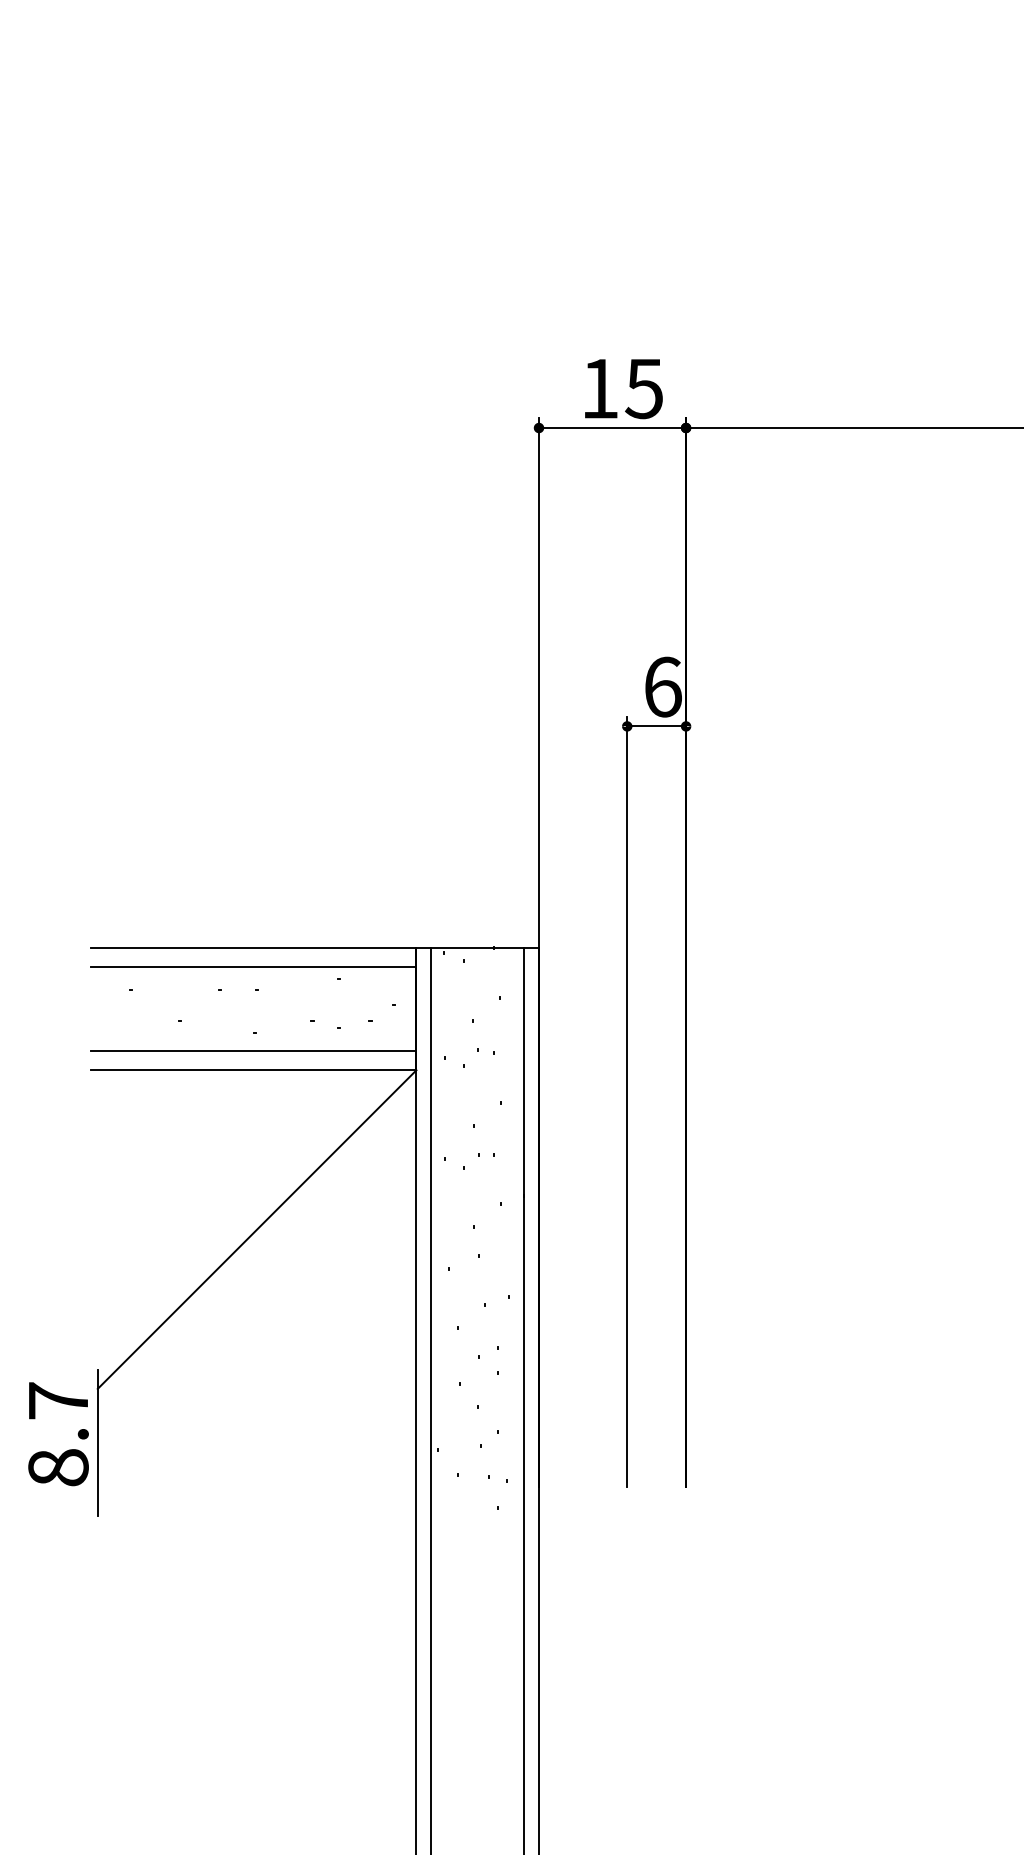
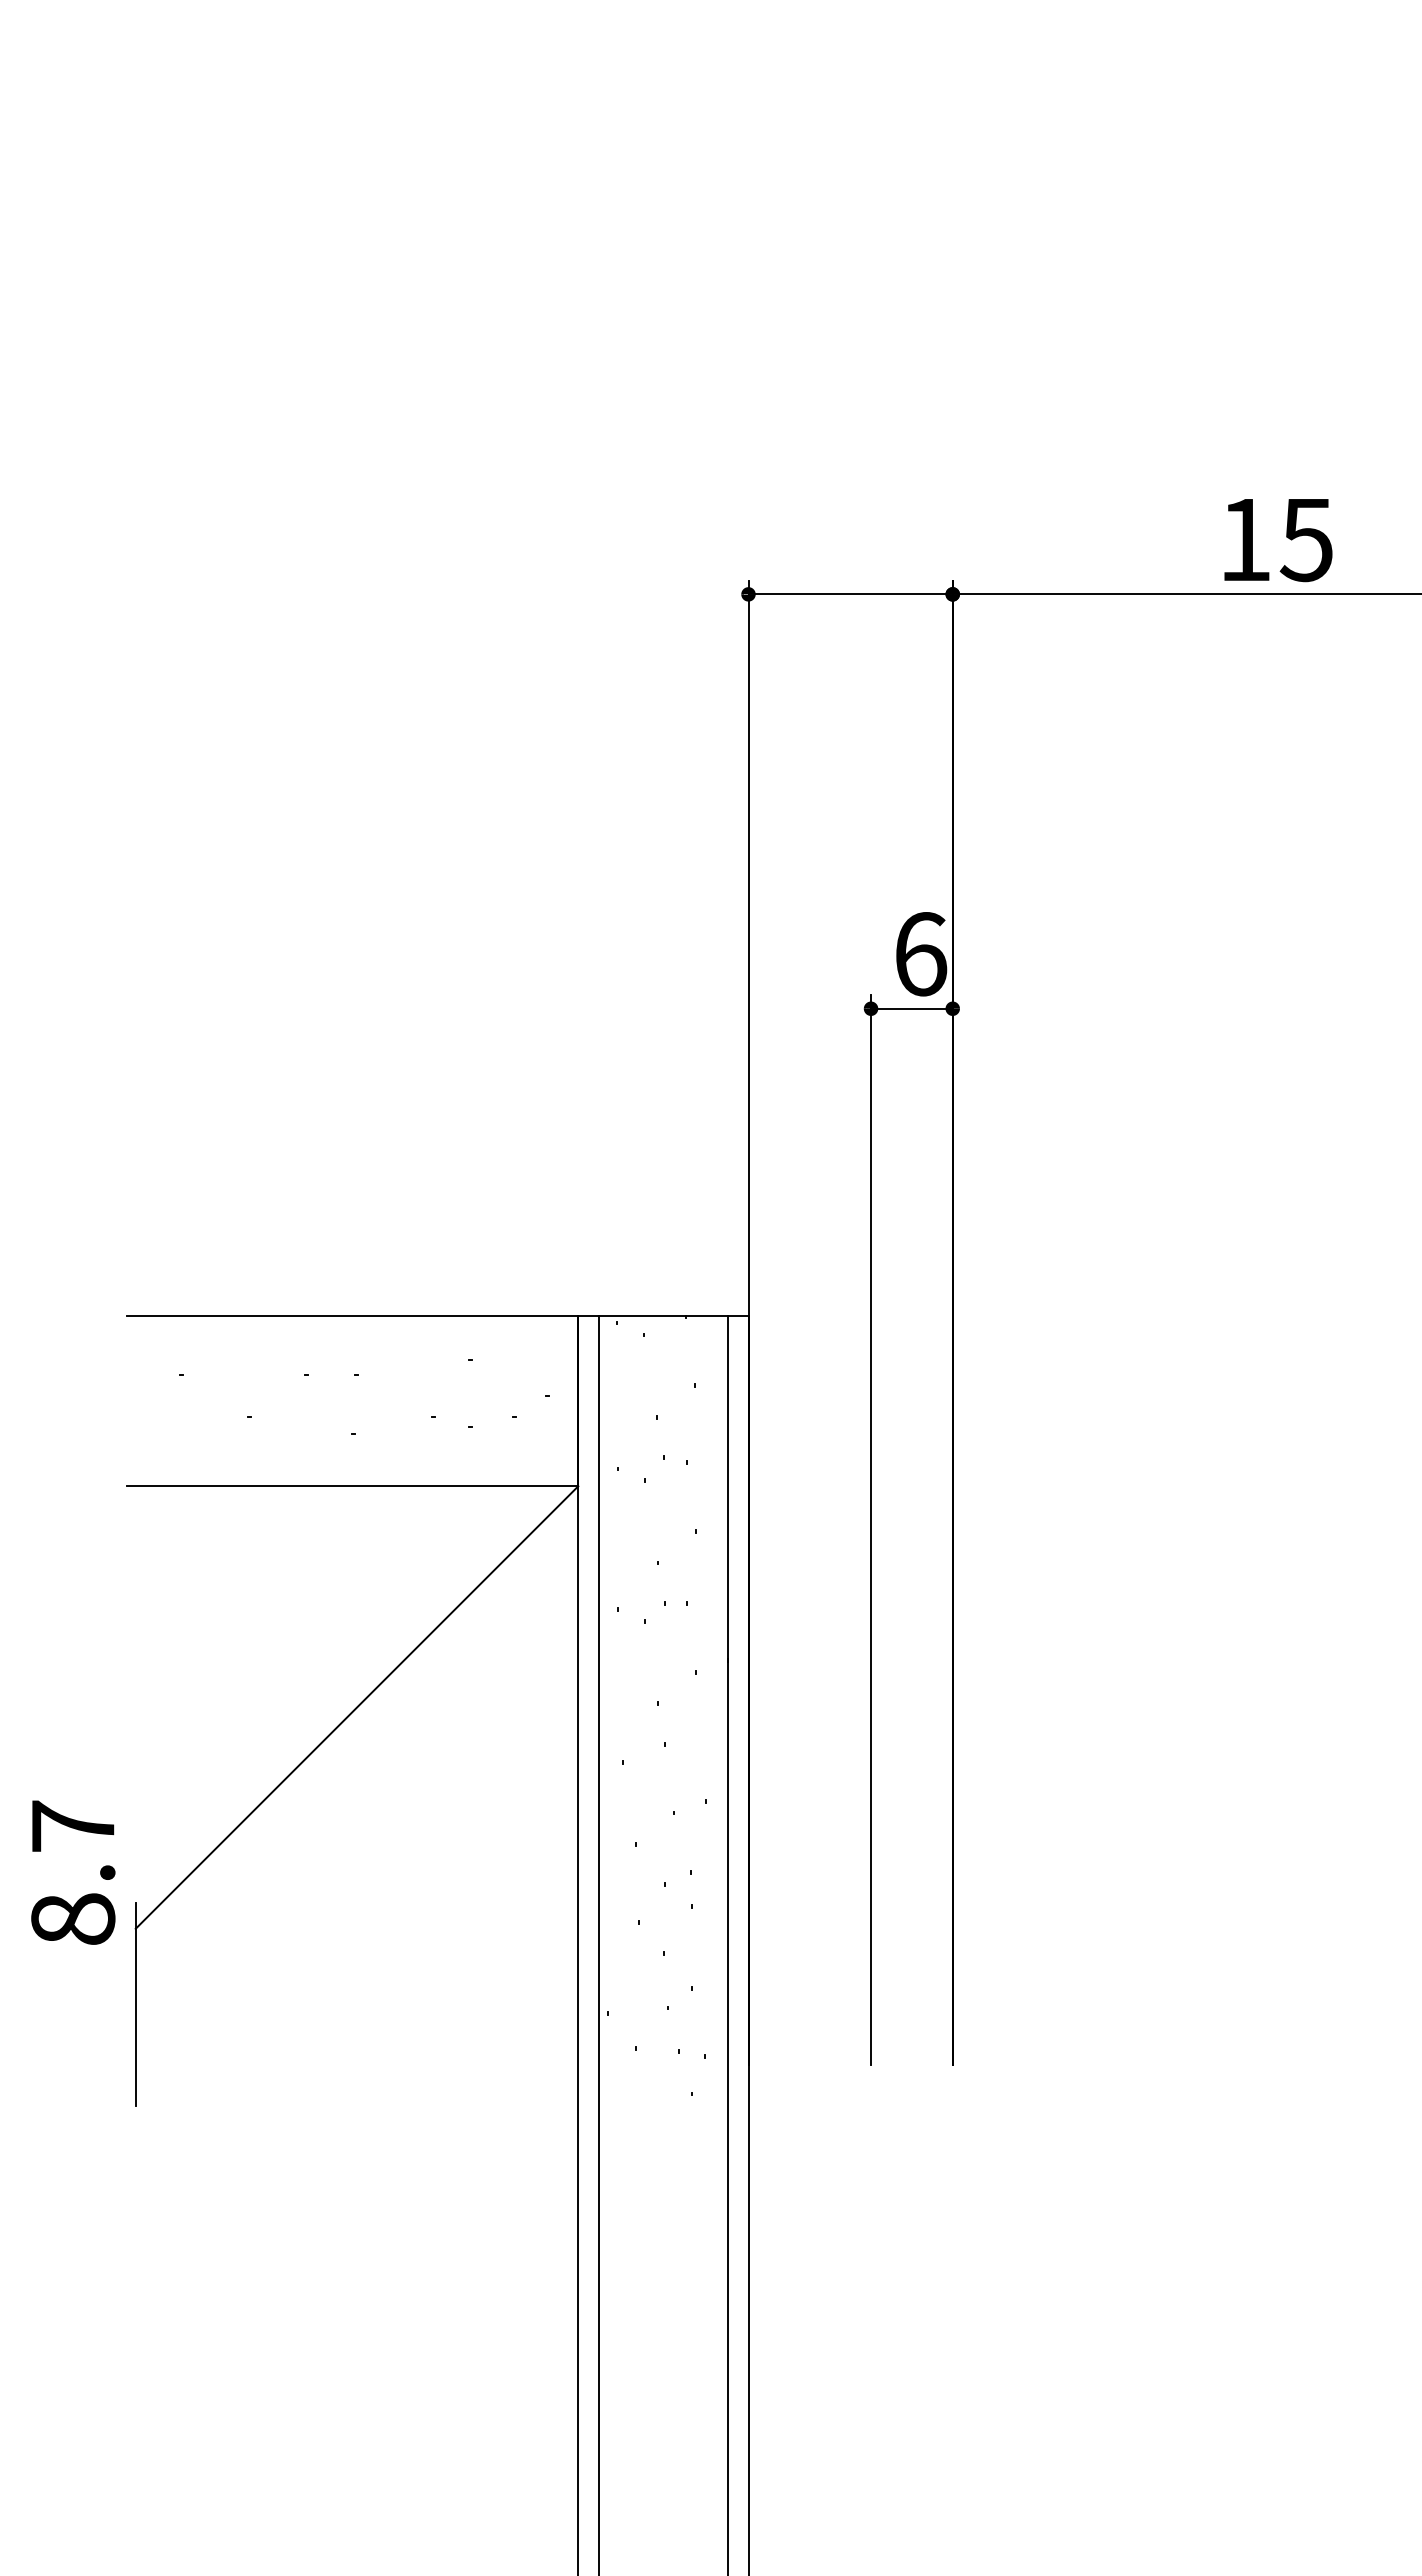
text: (623, 389) -> (1278, 540), moved
line: (253, 967) -> (352, 1343), removed
line: (253, 1050) -> (352, 1459), removed
text: (58, 1434) -> (73, 1872), moved

